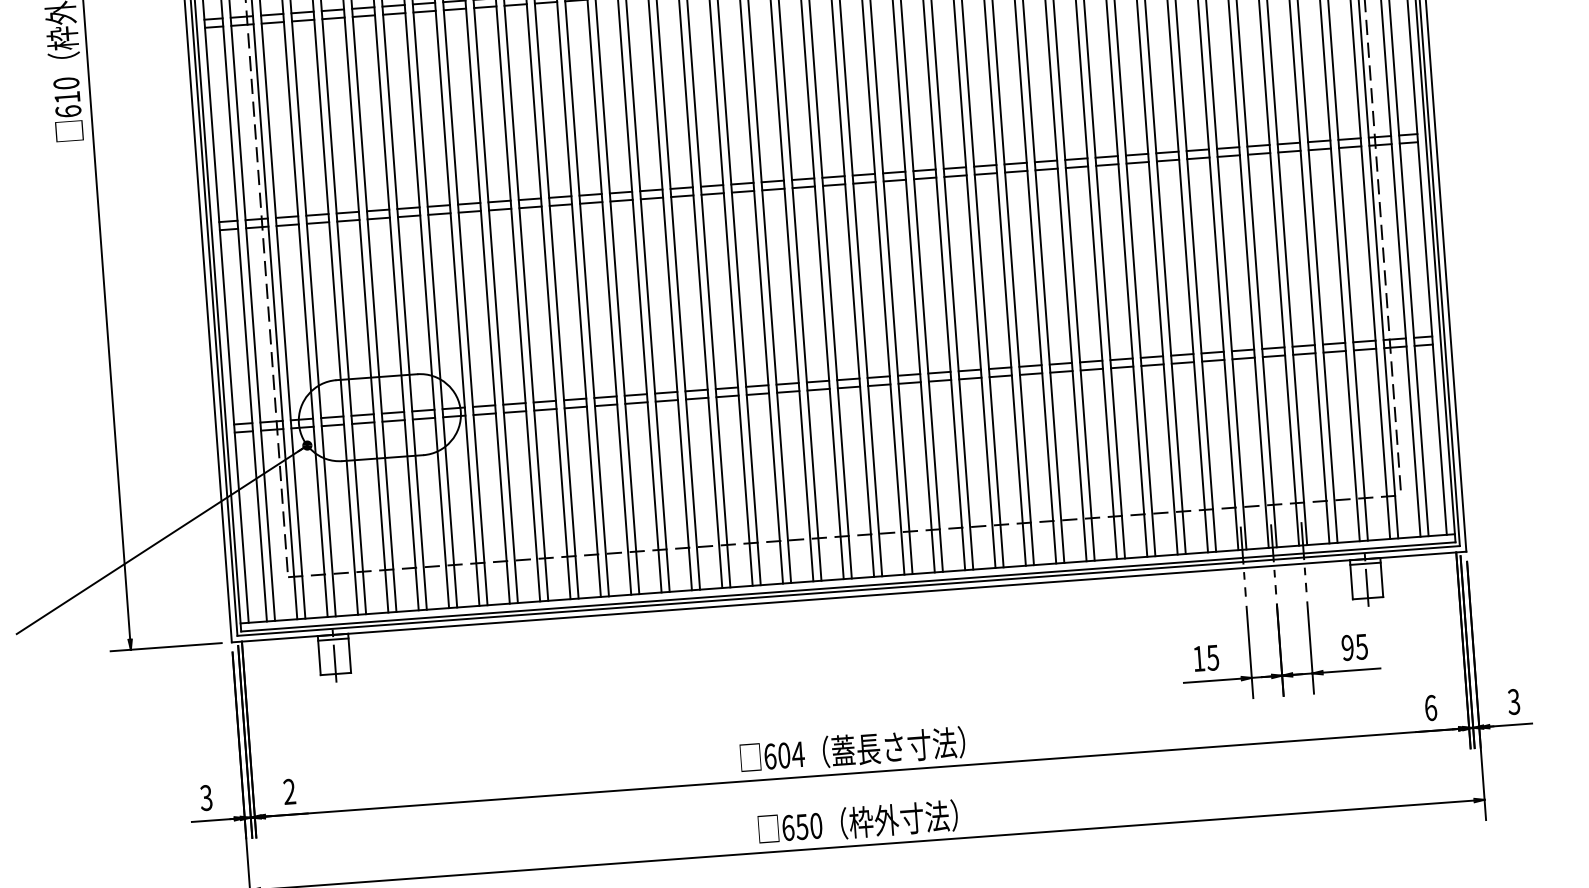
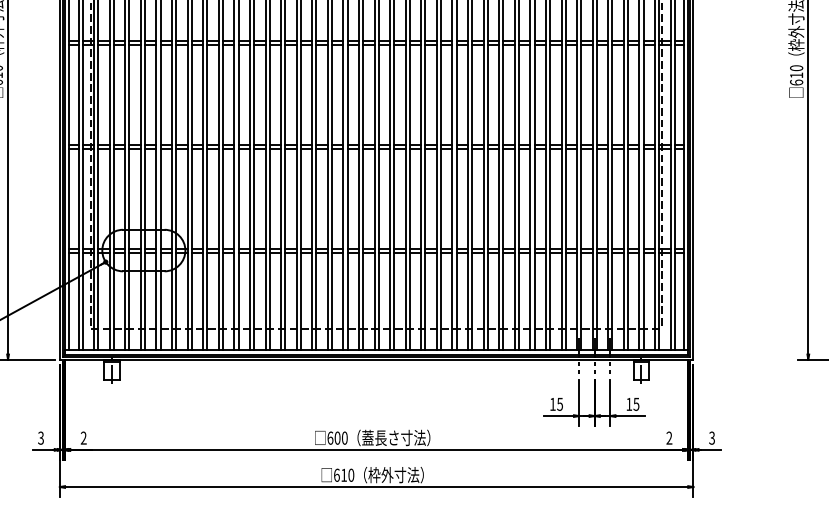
text: (1348, 646) -> (629, 403), 95 -> 15
text: (1430, 706) -> (669, 437), 6 -> 2
text: (797, 753) -> (344, 437), 604 -> 600
text: (800, 825) -> (343, 474), 650 -> 610

